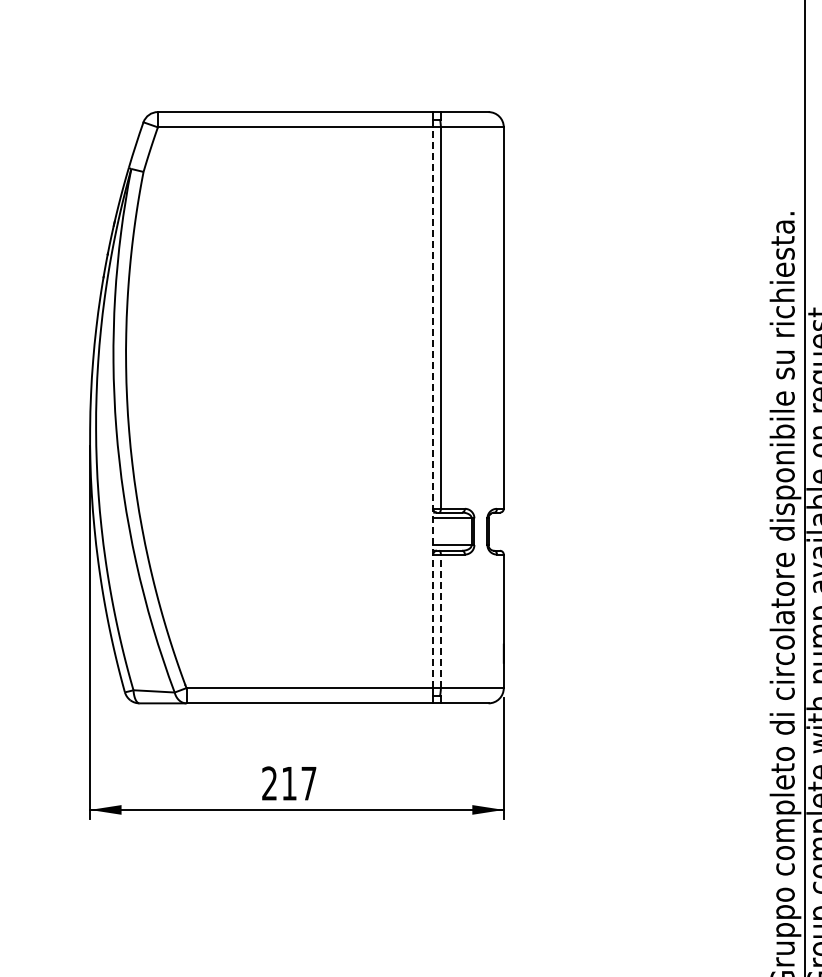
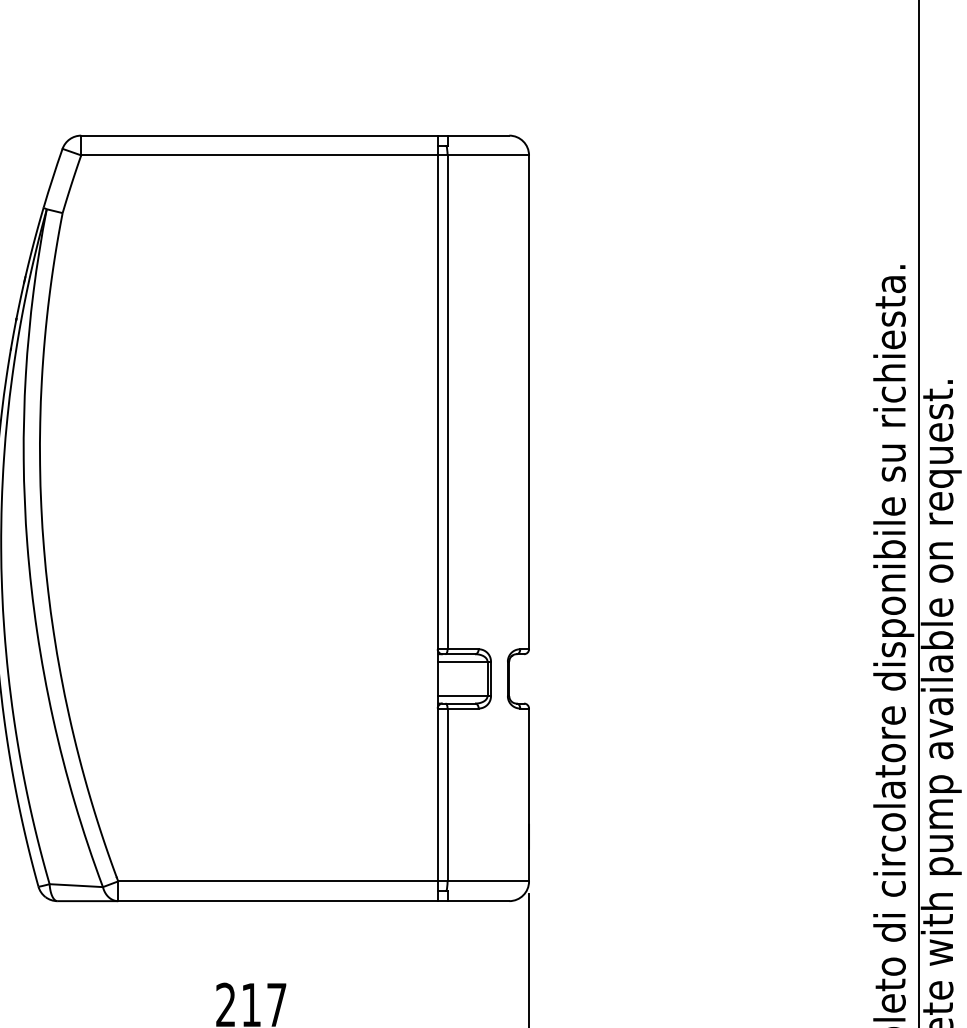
line: (433, 407) -> (438, 518), dashed -> solid
line: (440, 621) -> (447, 795), dashed -> solid

